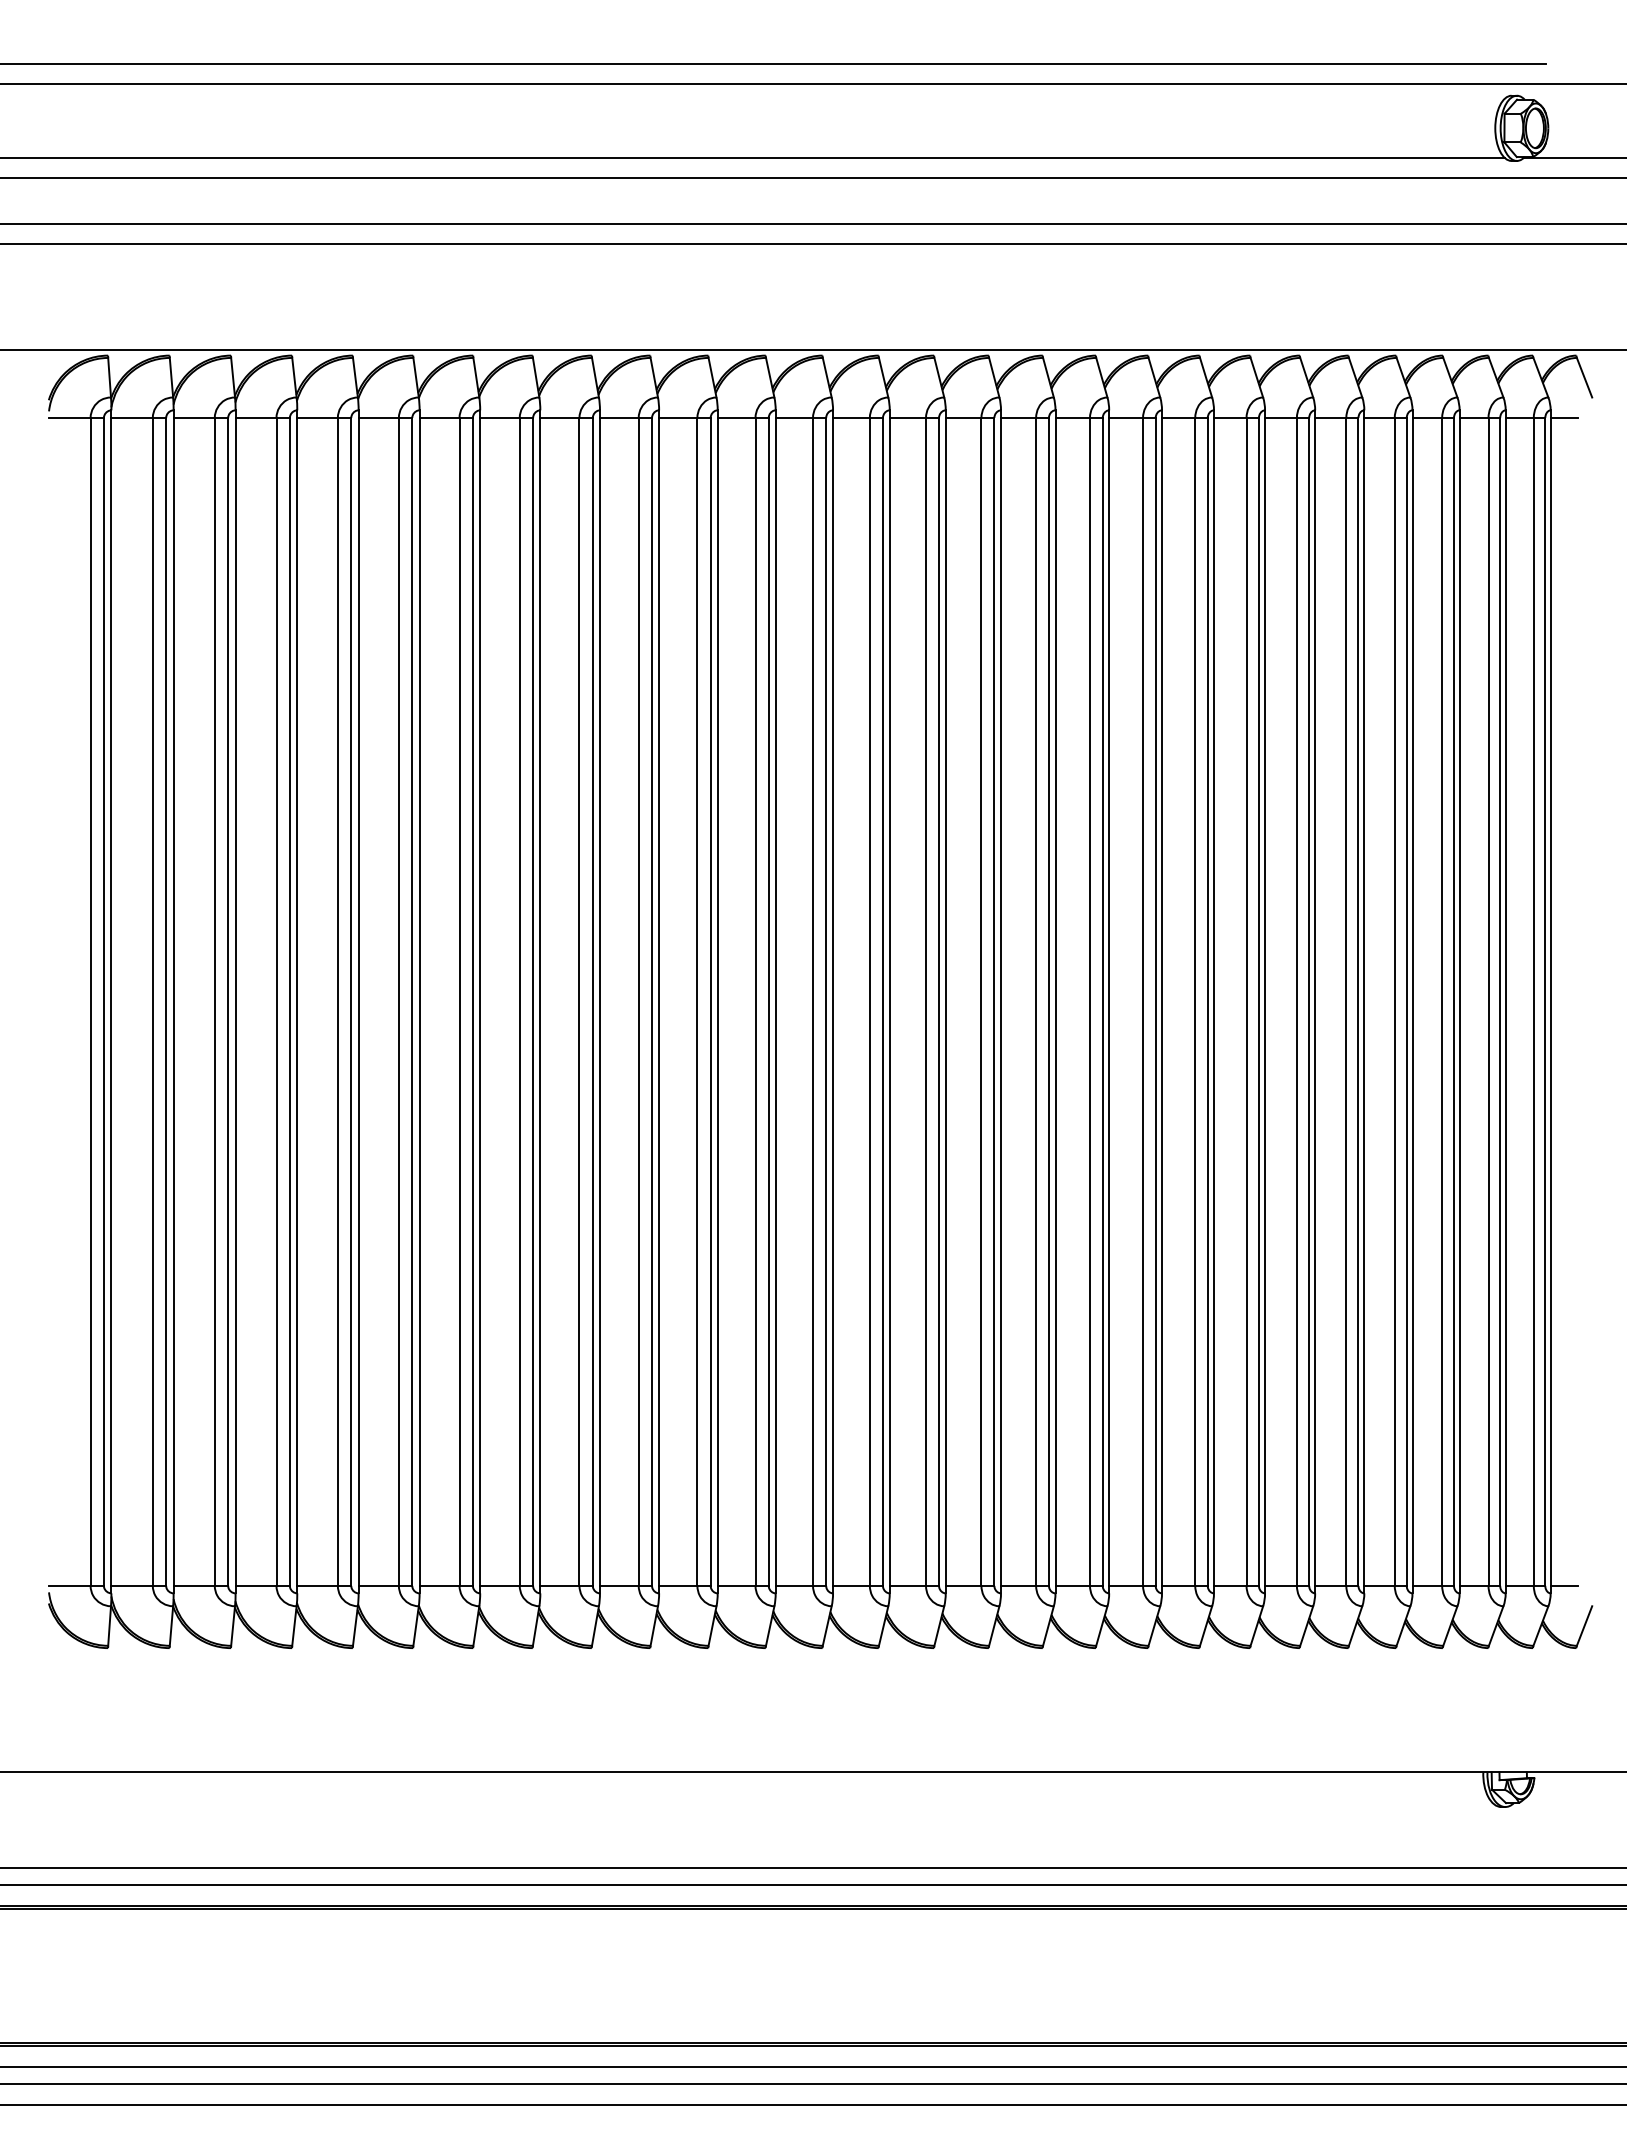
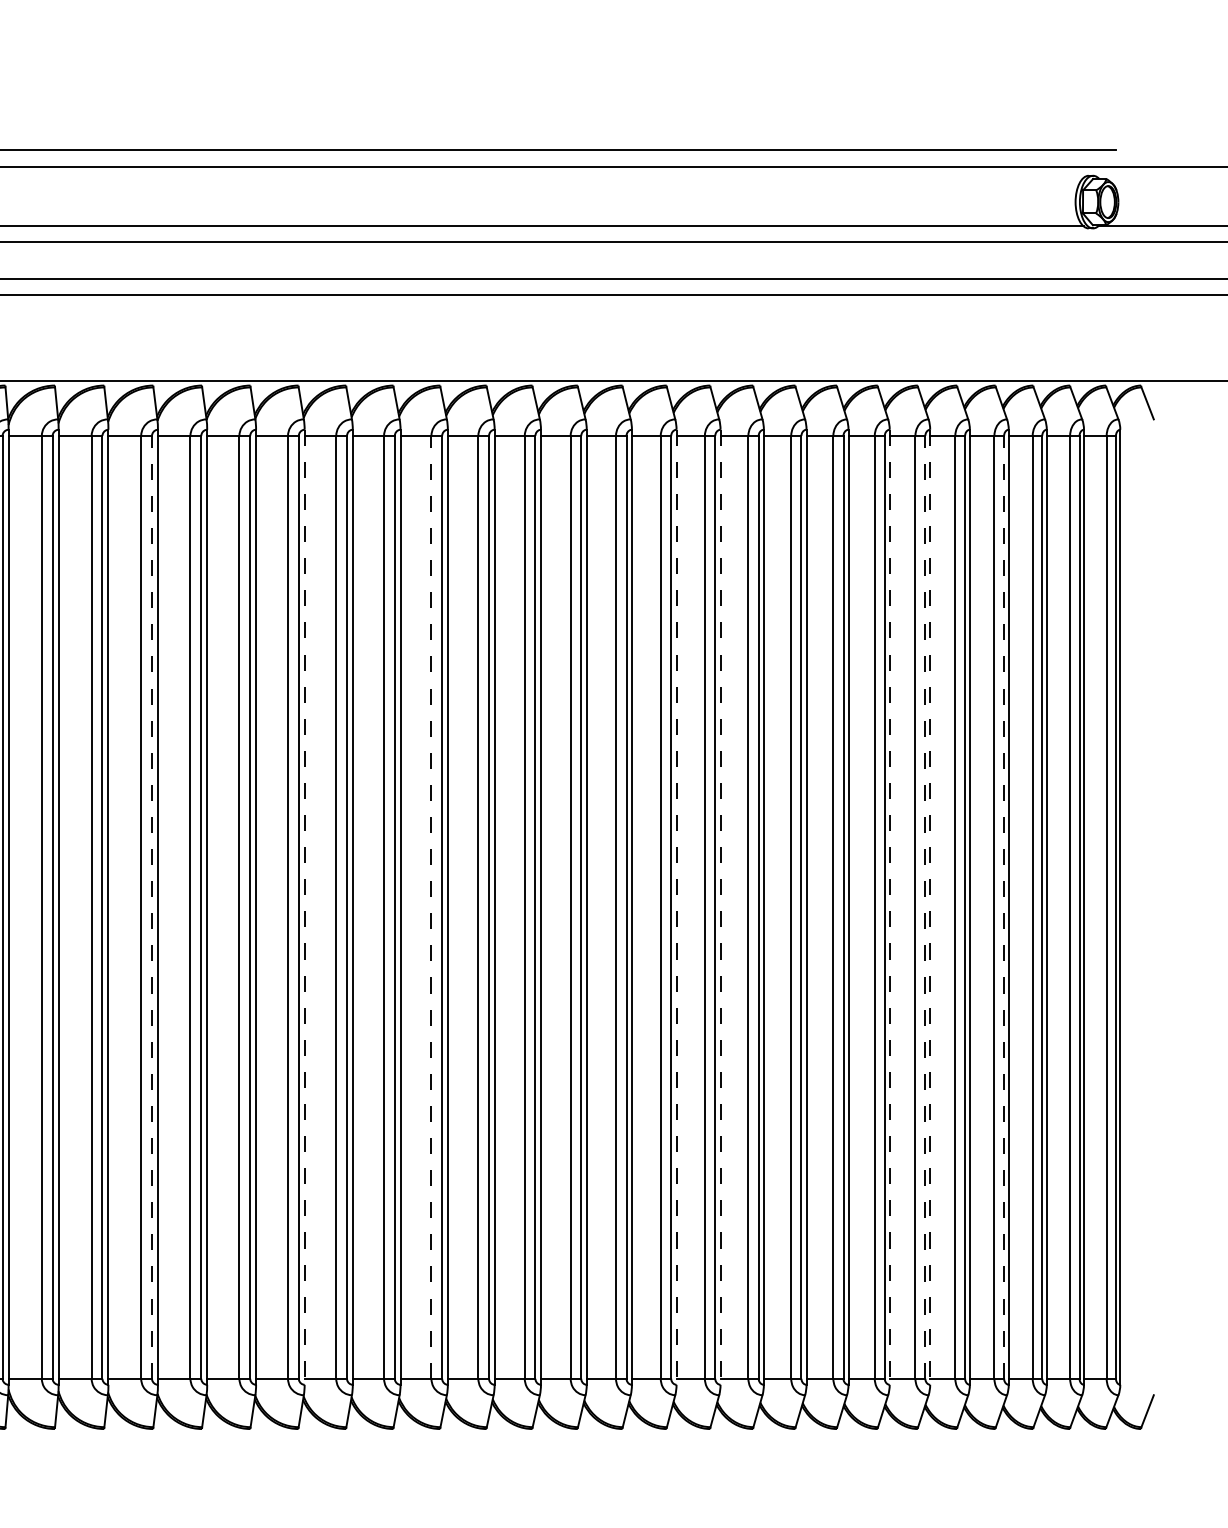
line: (1563, 417) -> (1130, 435), removed
line: (351, 1001) -> (152, 906), solid -> dashed
line: (697, 1001) -> (431, 906), solid -> dashed
line: (1309, 1001) -> (925, 906), solid -> dashed
line: (1406, 1001) -> (1003, 906), solid -> dashed
line: (540, 1002) -> (304, 907), solid -> dashed
line: (1001, 1002) -> (676, 907), solid -> dashed
line: (1055, 1002) -> (720, 907), solid -> dashed
line: (1265, 1002) -> (890, 907), solid -> dashed
line: (1315, 1002) -> (930, 907), solid -> dashed
line: (1563, 1585) -> (1130, 1378), removed

